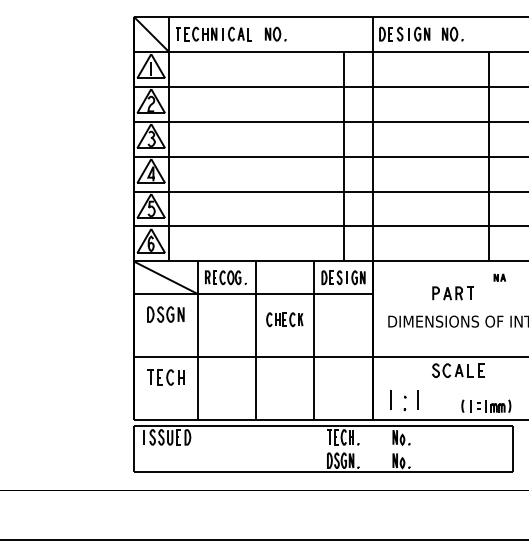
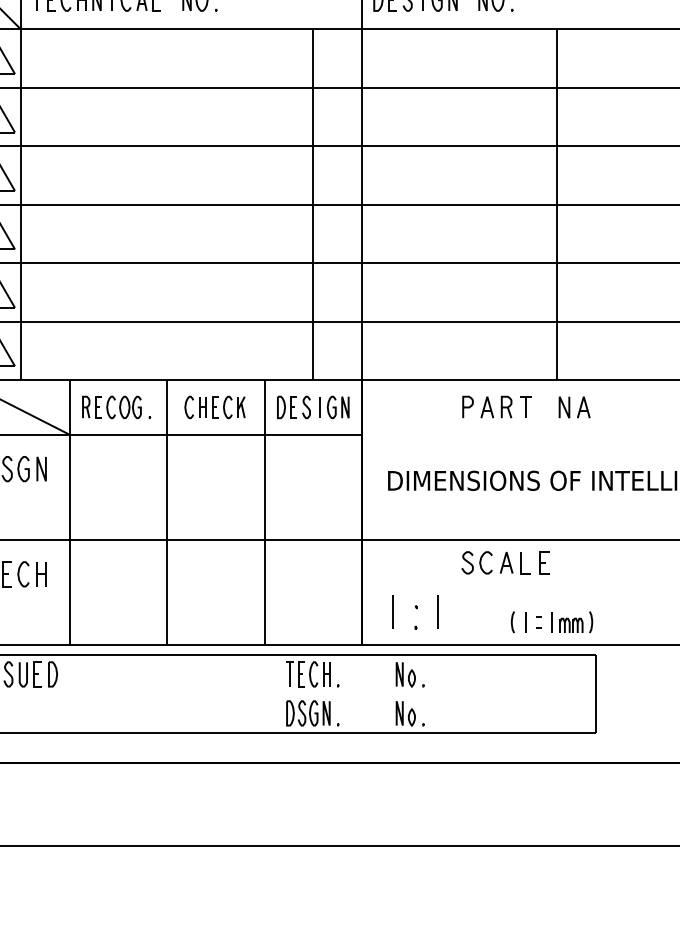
part: (499, 277) -> (574, 407), size x1.67
part: (452, 293) -> (495, 407), moved
part: (284, 319) -> (214, 407), moved

